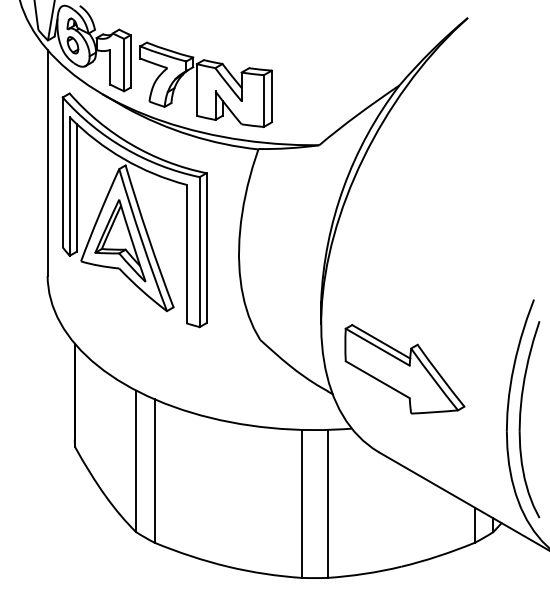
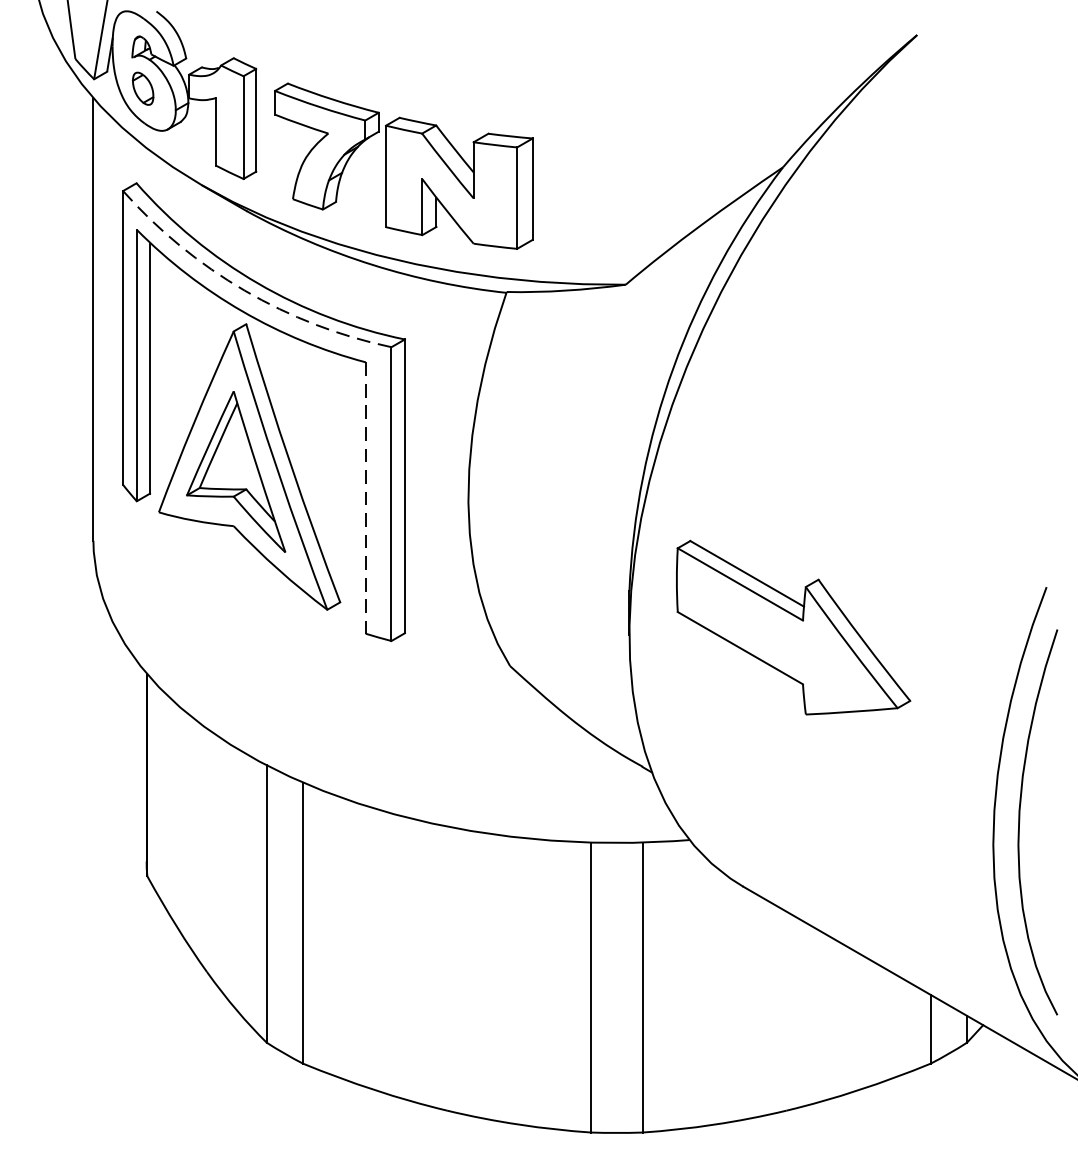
arc: (124, 148) -> (244, 291), solid -> dashed
line: (186, 254) -> (365, 498), solid -> dashed
part: (404, 369) -> (792, 628), moved

